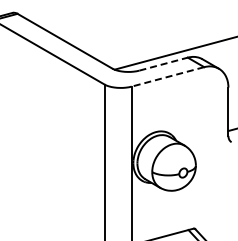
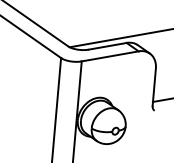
line: (164, 64) -> (108, 46), dashed -> solid
line: (168, 76) -> (110, 56), dashed -> solid

